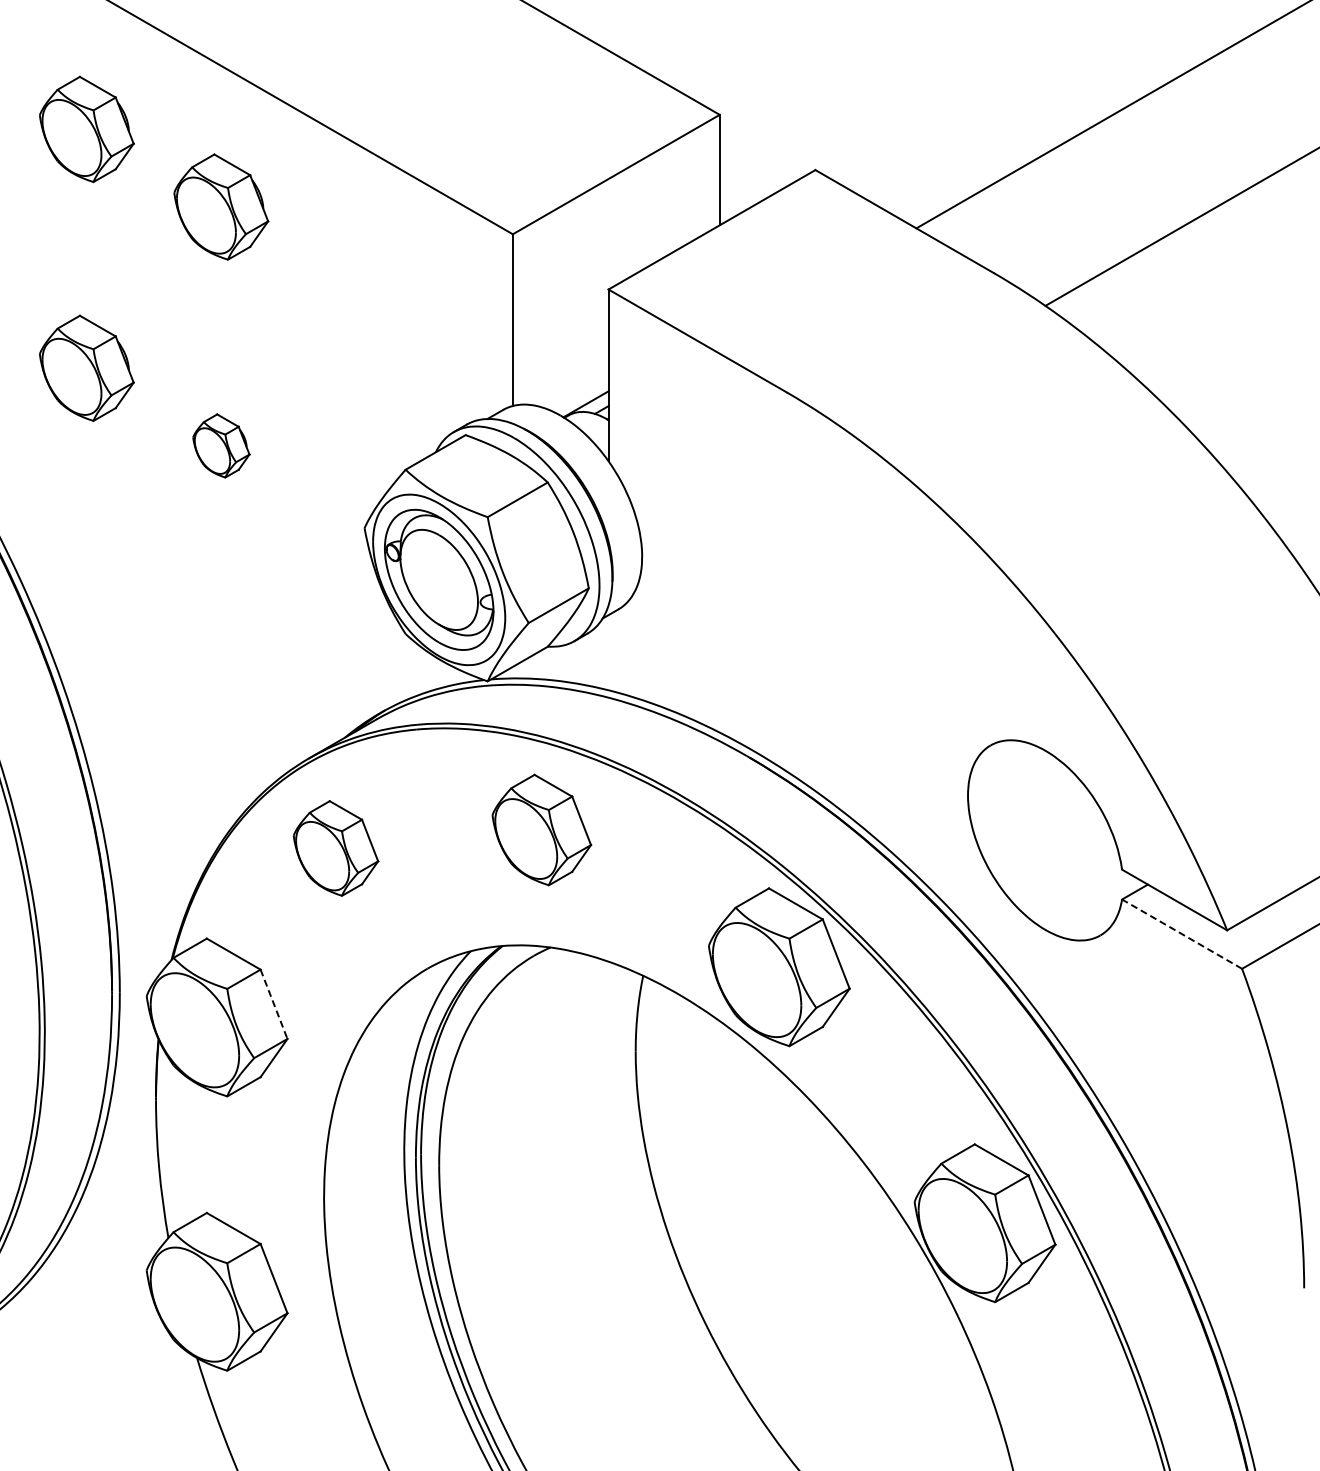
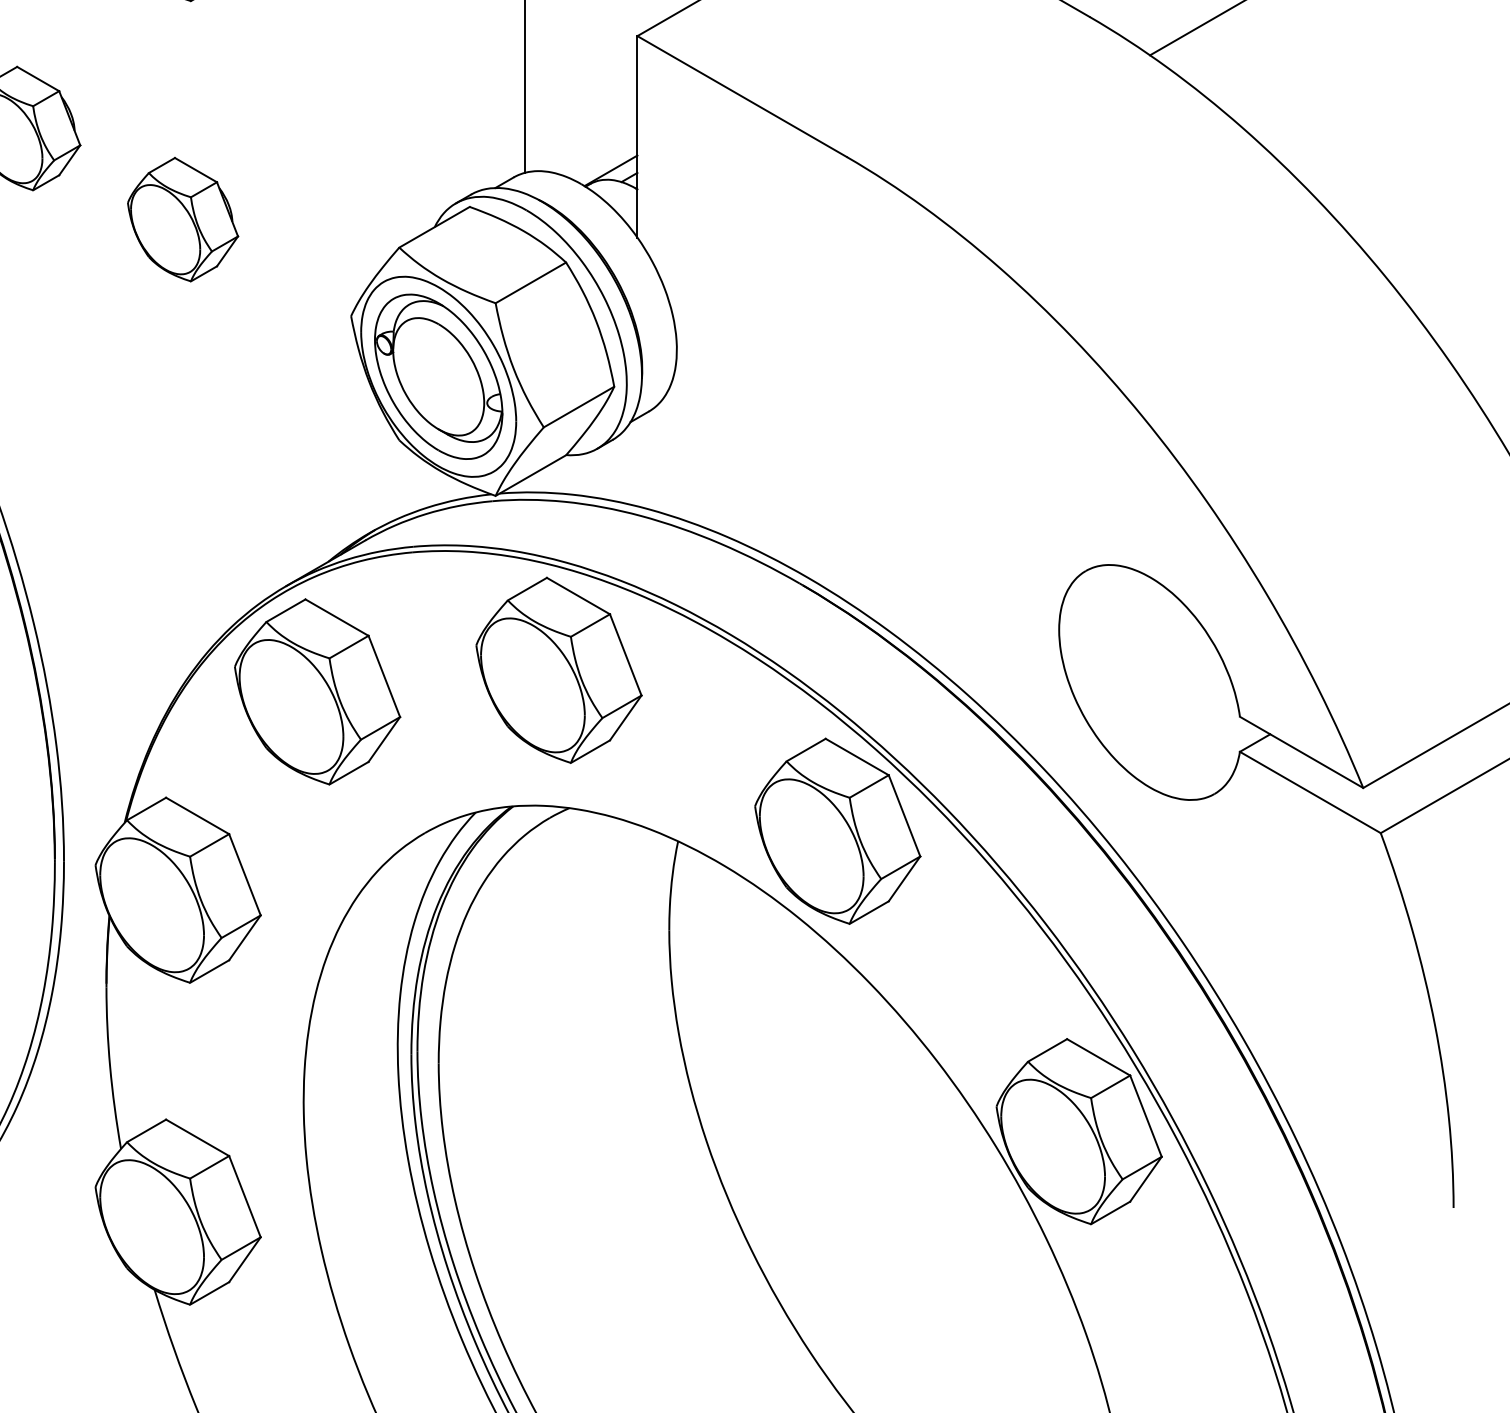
part: (221, 445) -> (183, 219), size x1.67
part: (541, 829) -> (558, 669), size x1.43
part: (335, 848) -> (317, 691), size x1.67
line: (1181, 933) -> (1309, 791), dashed -> solid
line: (274, 1004) -> (245, 875), dashed -> solid

